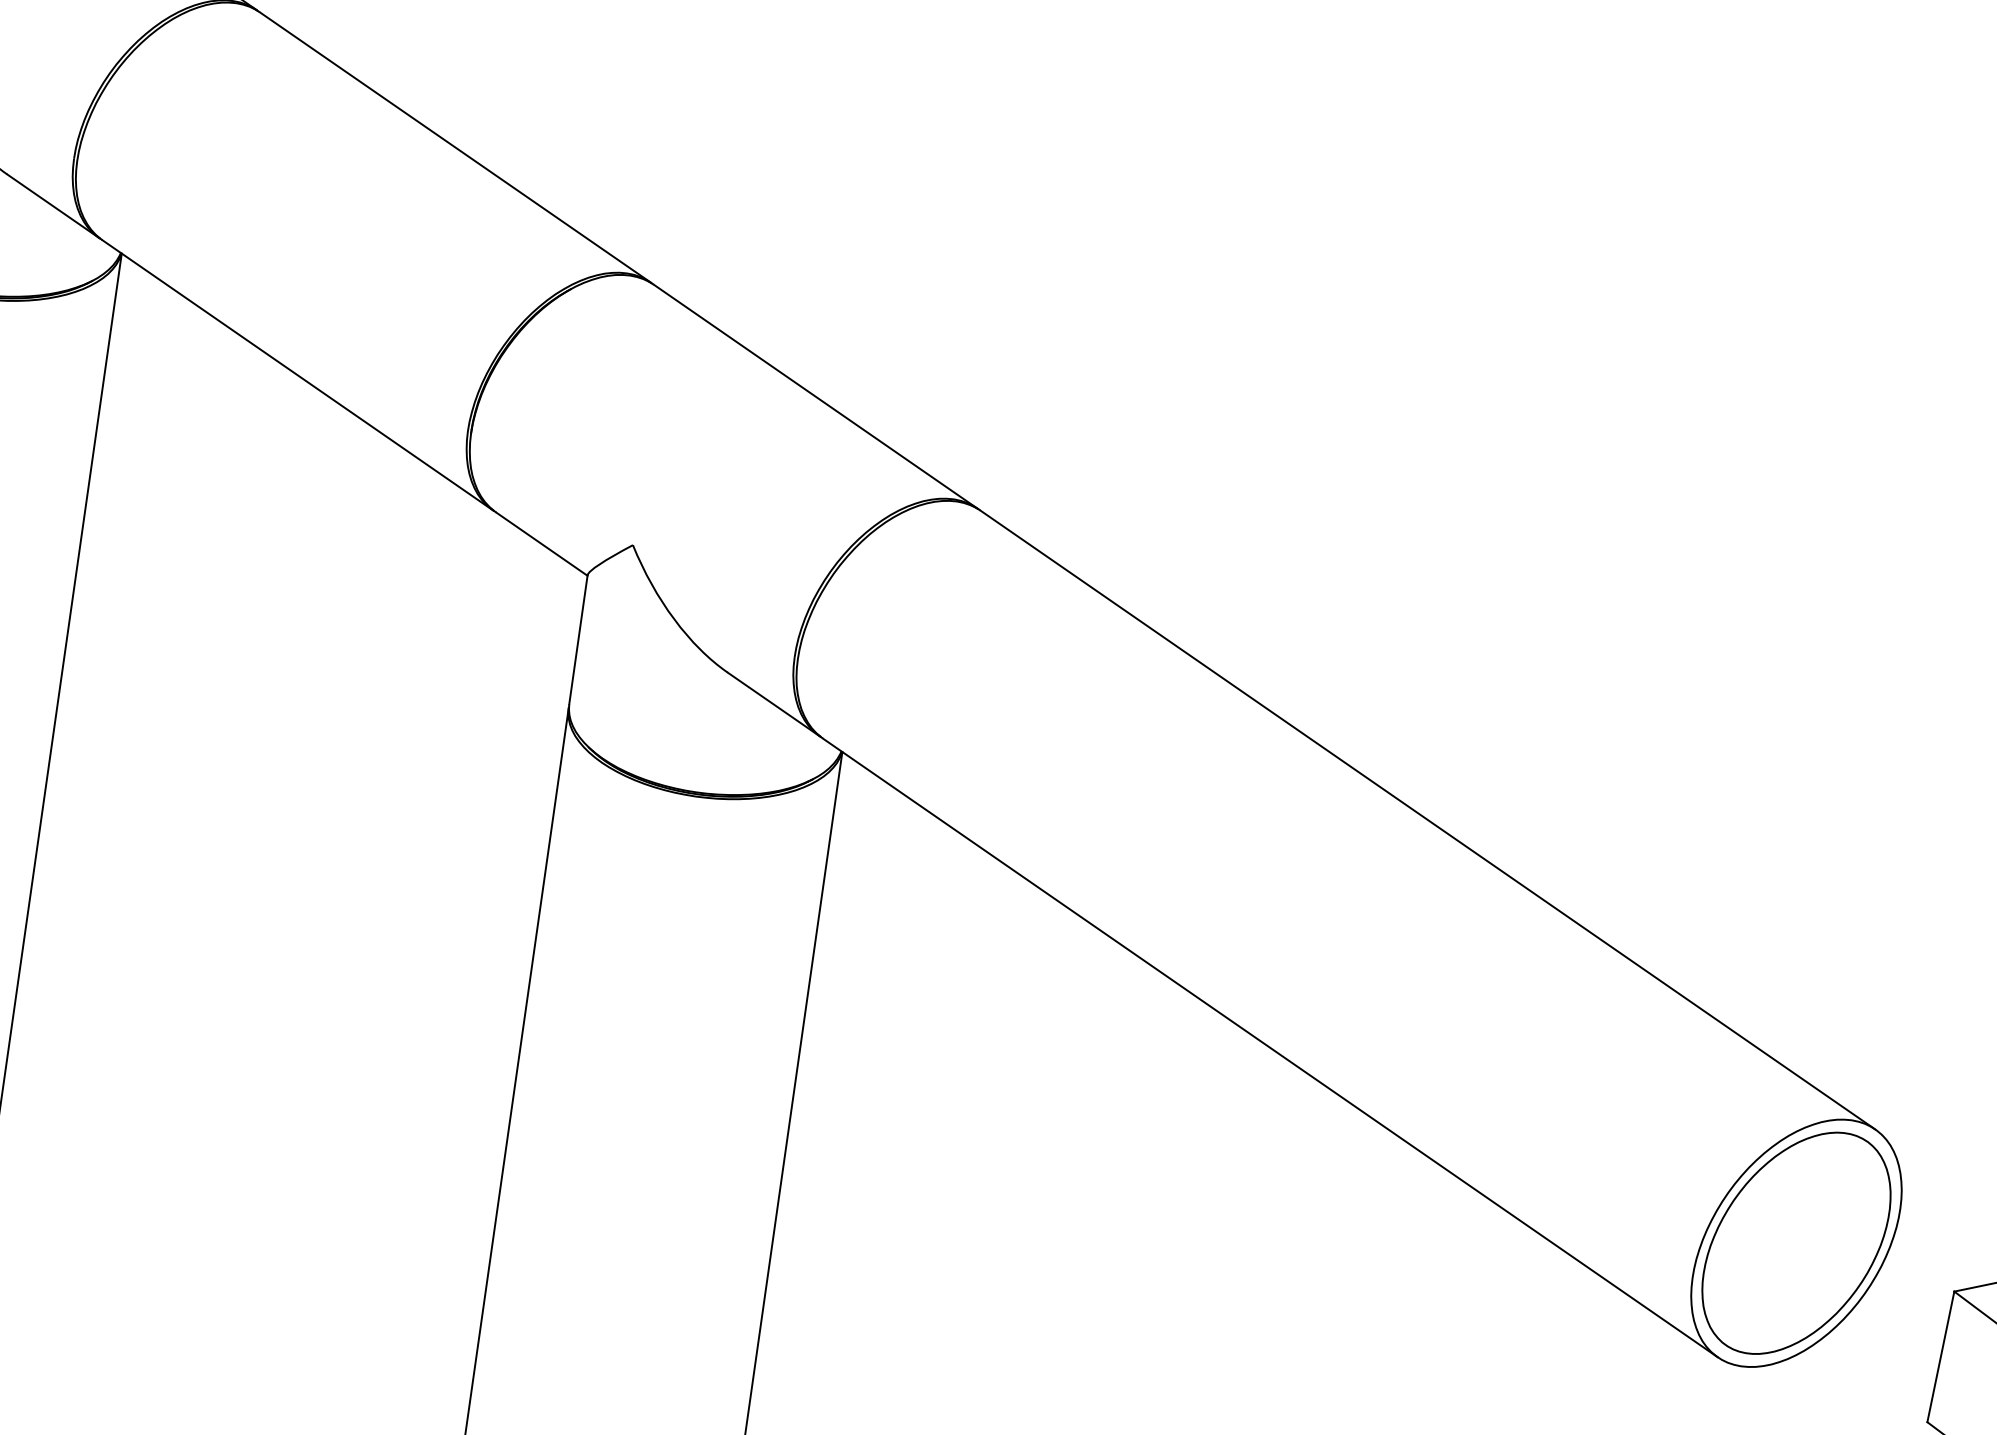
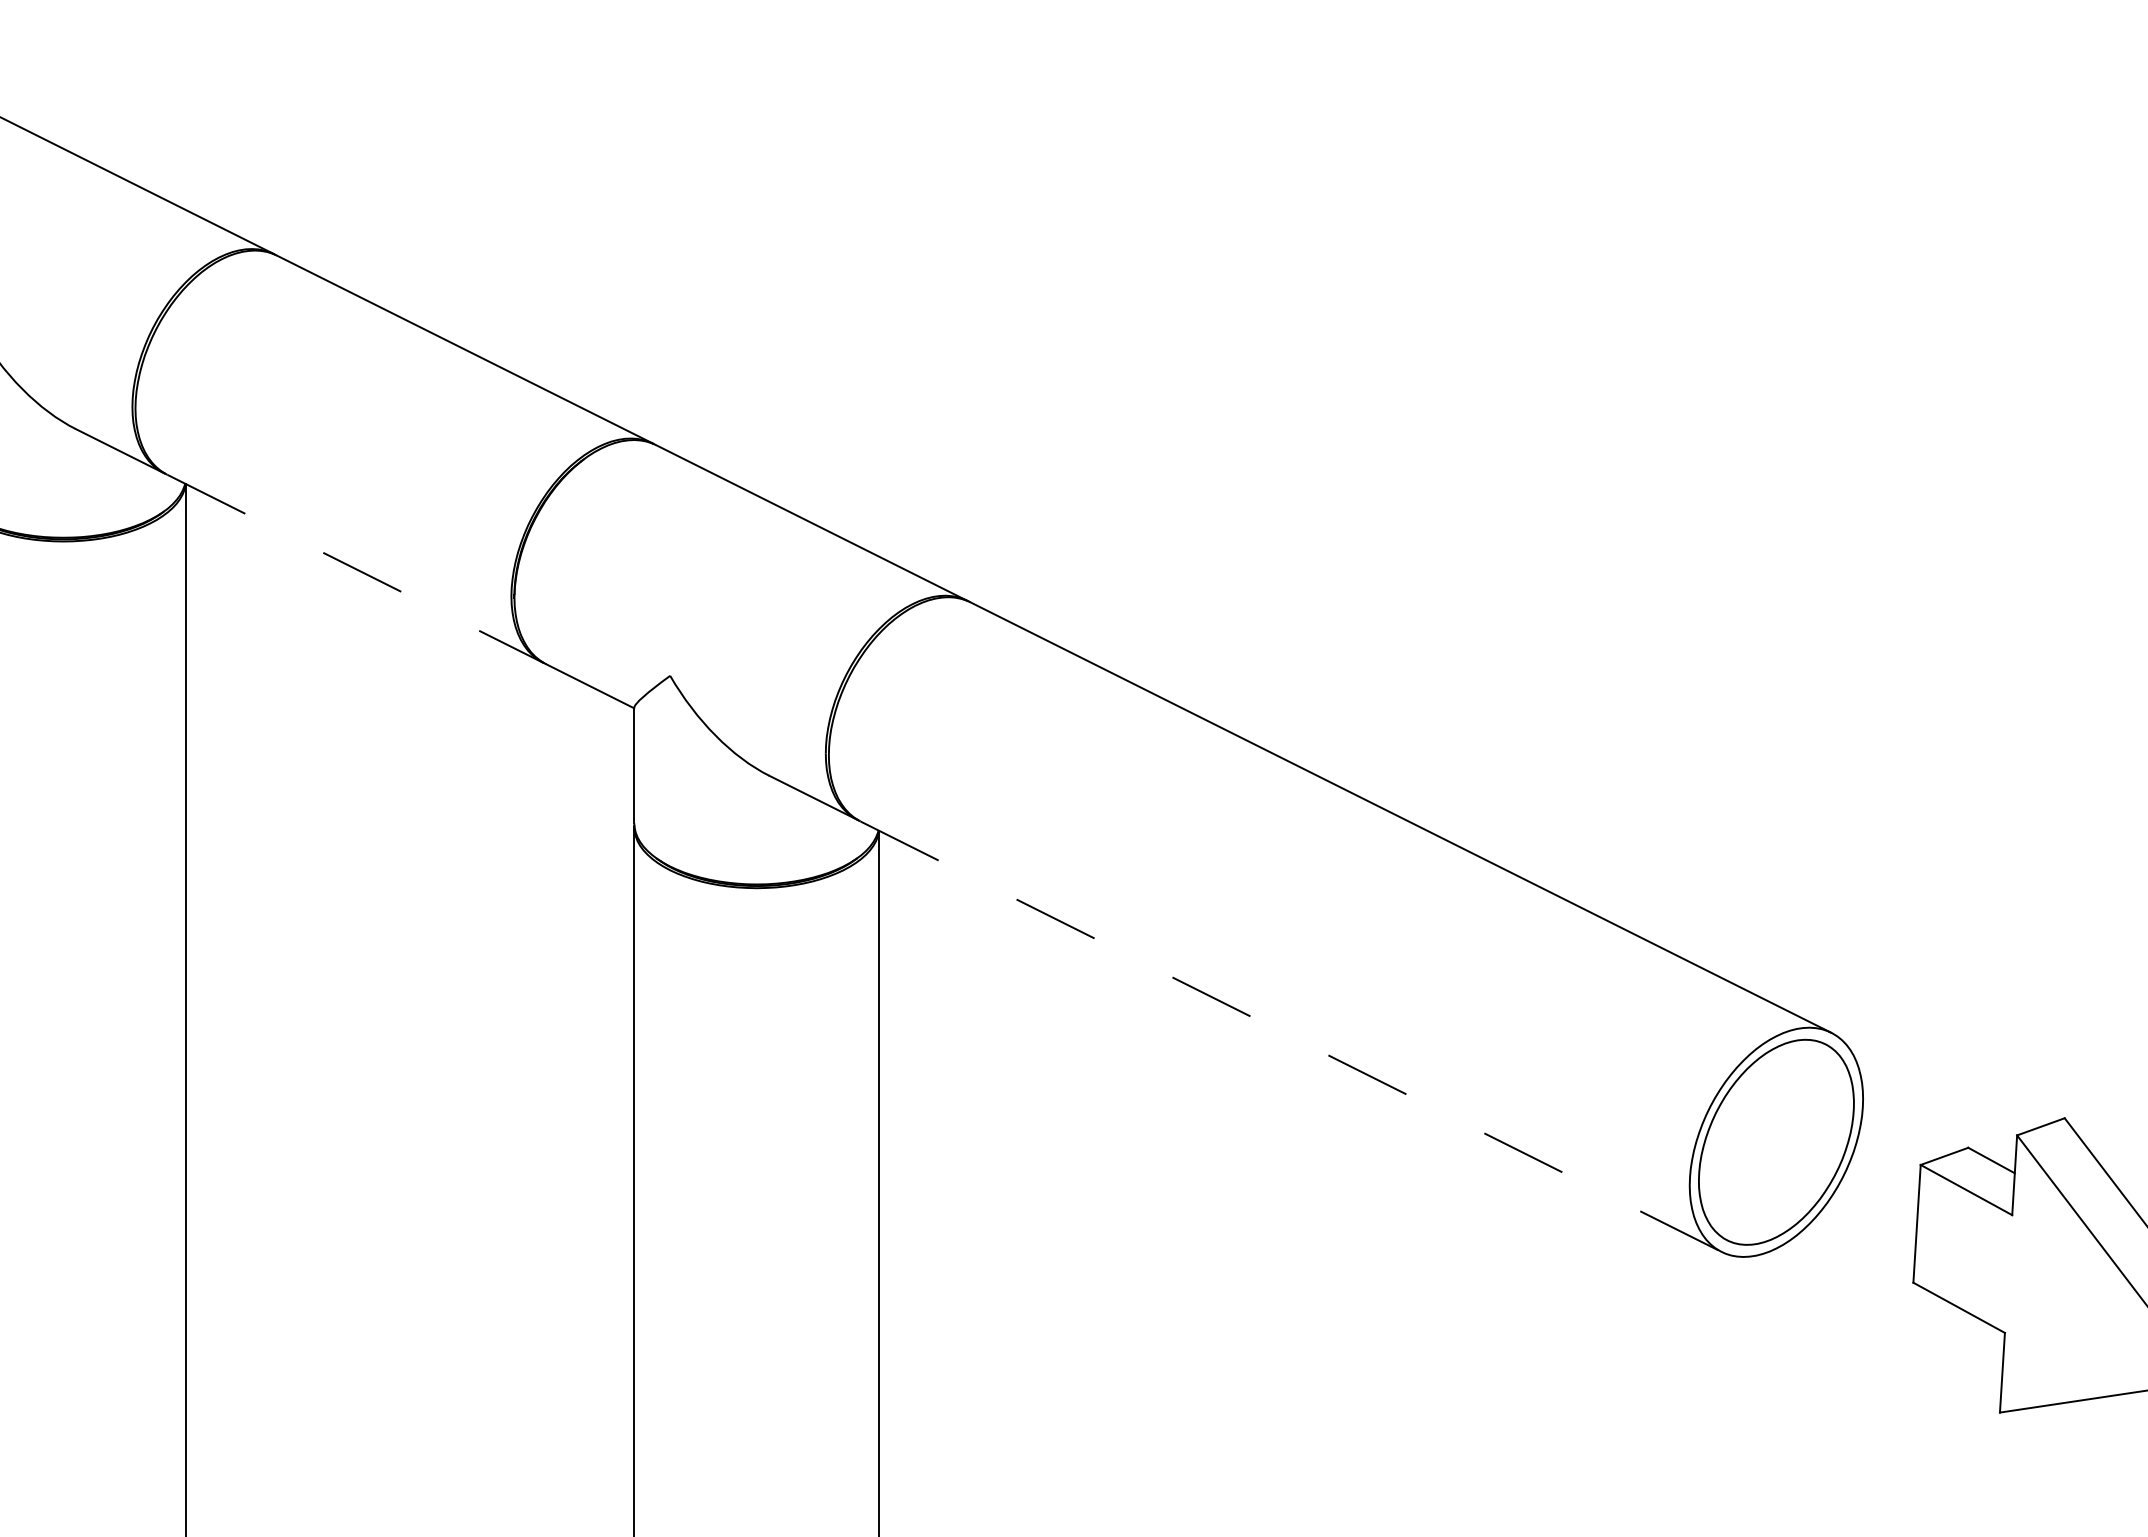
line: (297, 376) -> (355, 569), solid -> dashed
line: (1270, 1047) -> (1291, 1036), solid -> dashed

